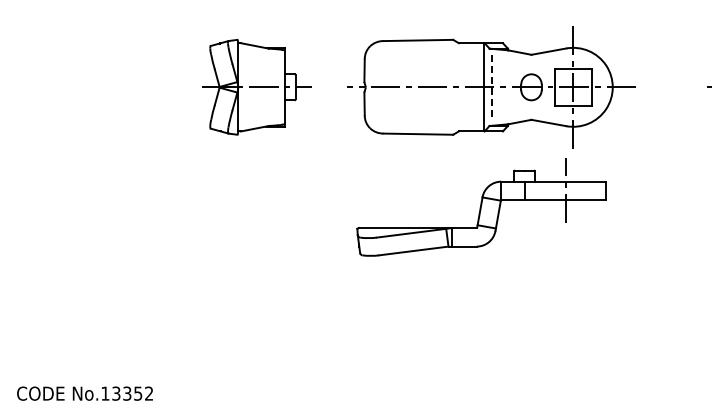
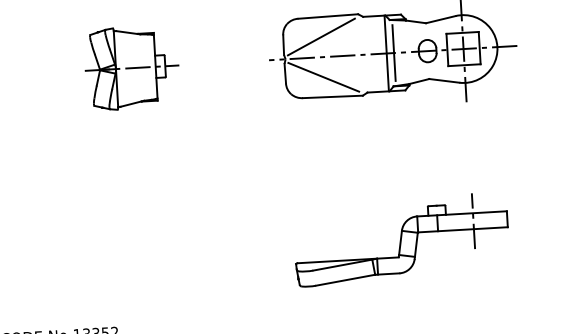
line: (408, 63) -> (320, 36), added
part: (256, 86) -> (131, 67), moved
line: (492, 87) -> (394, 53), dashed -> solid
line: (408, 110) -> (323, 77), added
part: (481, 207) -> (401, 239), moved

